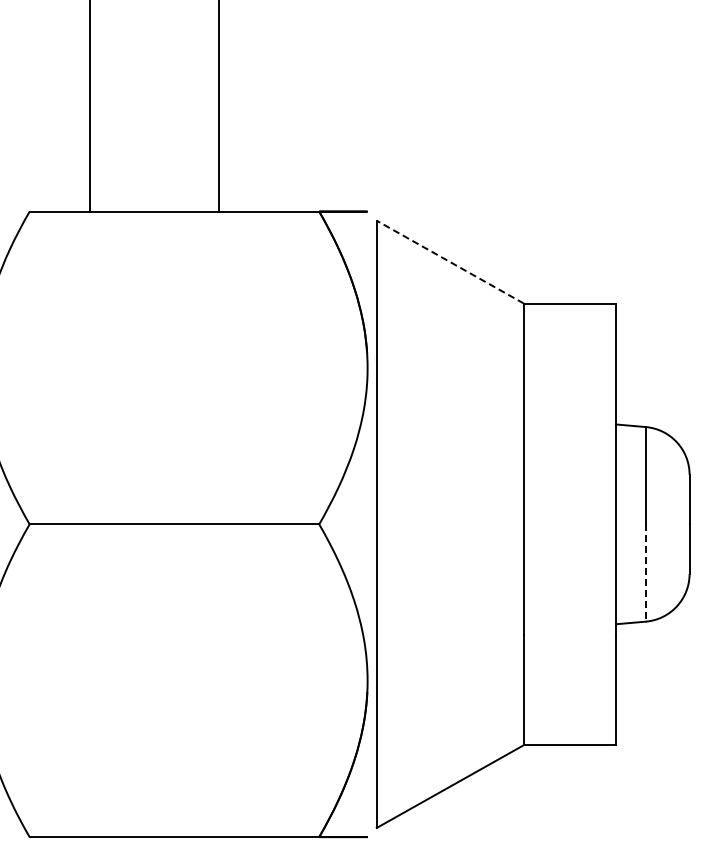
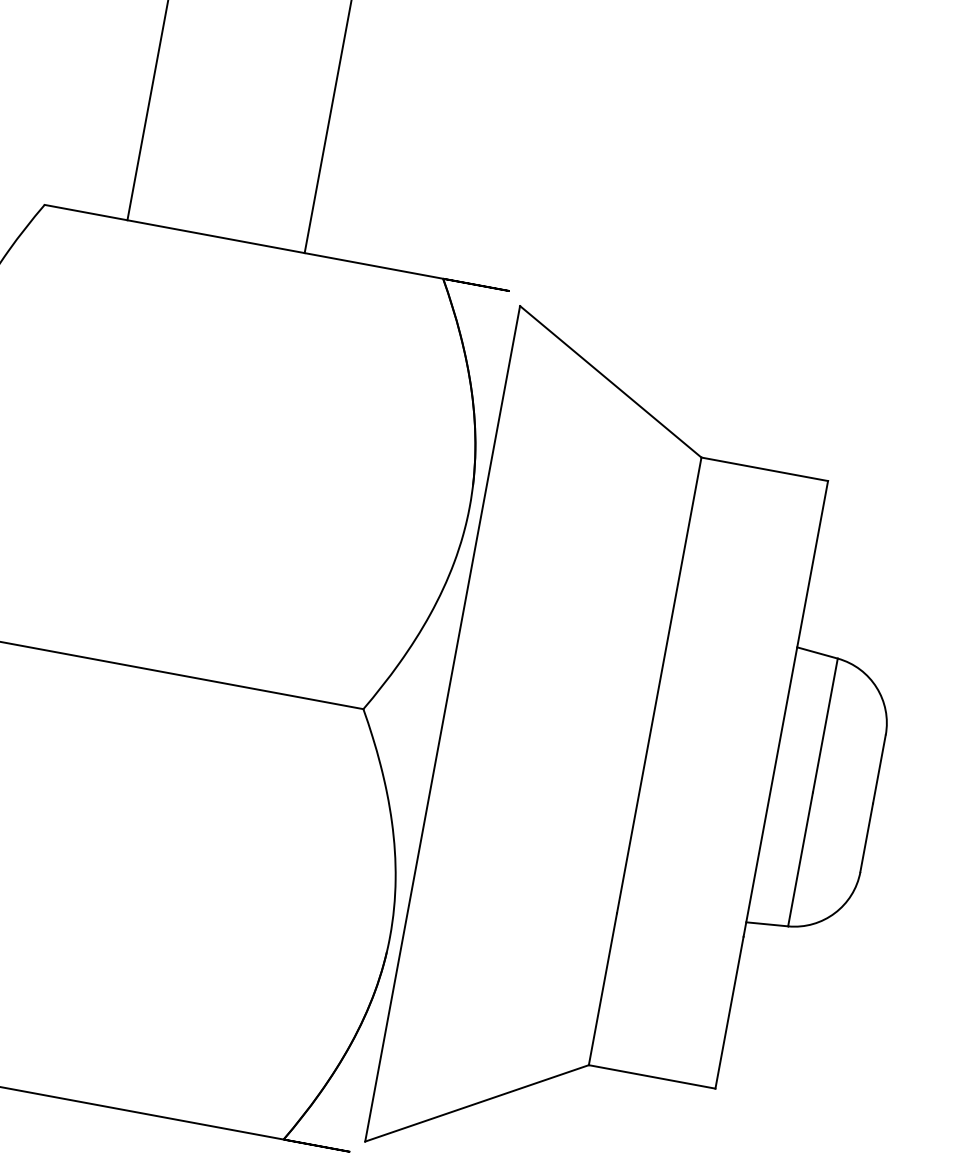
line: (449, 261) -> (609, 380), dashed -> solid
line: (645, 573) -> (799, 859), dashed -> solid

